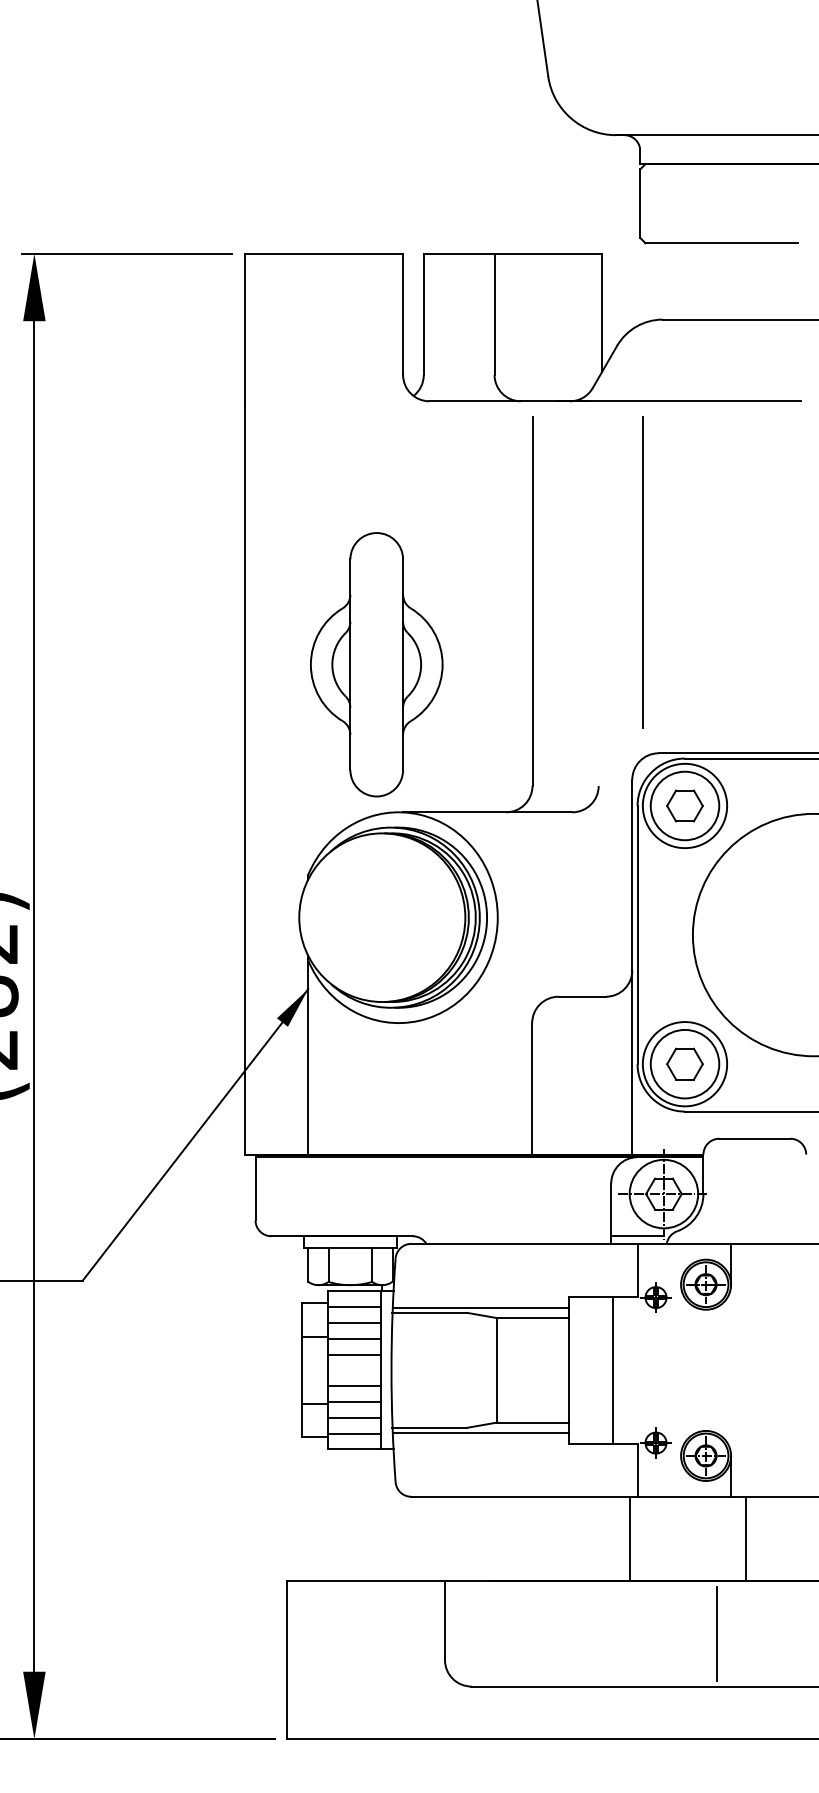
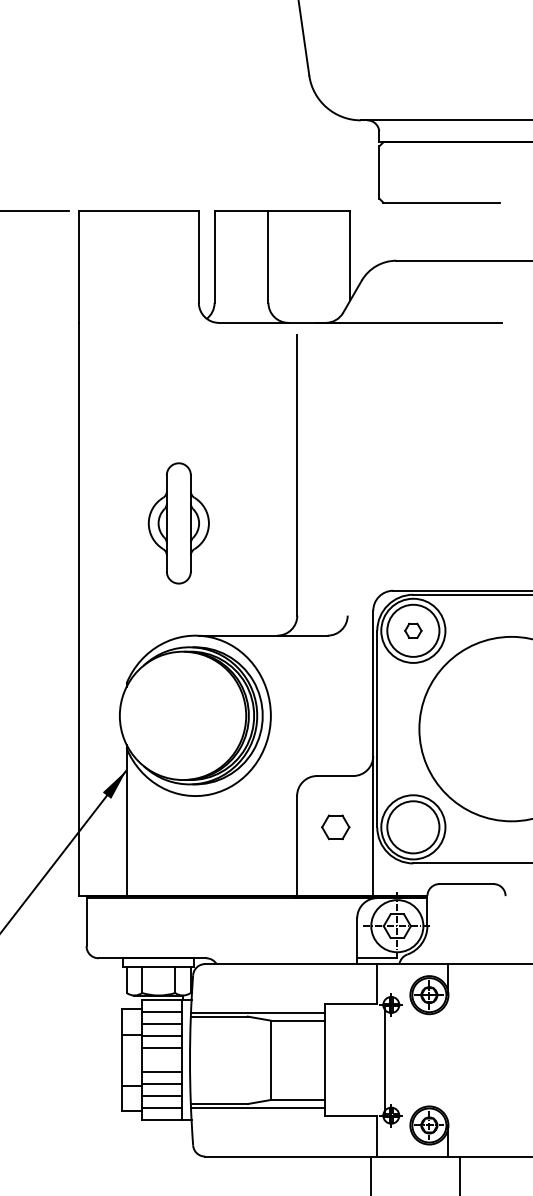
line: (642, 572) -> (381, 453), removed
part: (376, 664) -> (178, 523), size x0.6
part: (684, 805) -> (412, 630), size x0.6
part: (684, 1063) -> (335, 826), moved
line: (613, 1370) -> (384, 1060), moved

